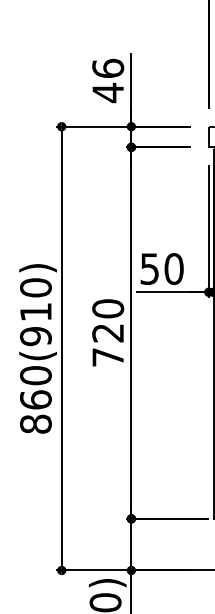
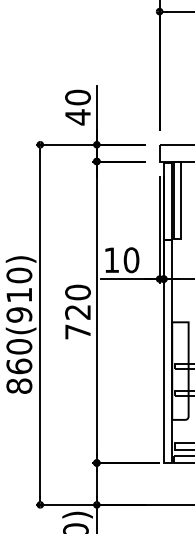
text: (107, 68) -> (77, 97), 46 -> 40
text: (149, 269) -> (111, 260), 50 -> 10

